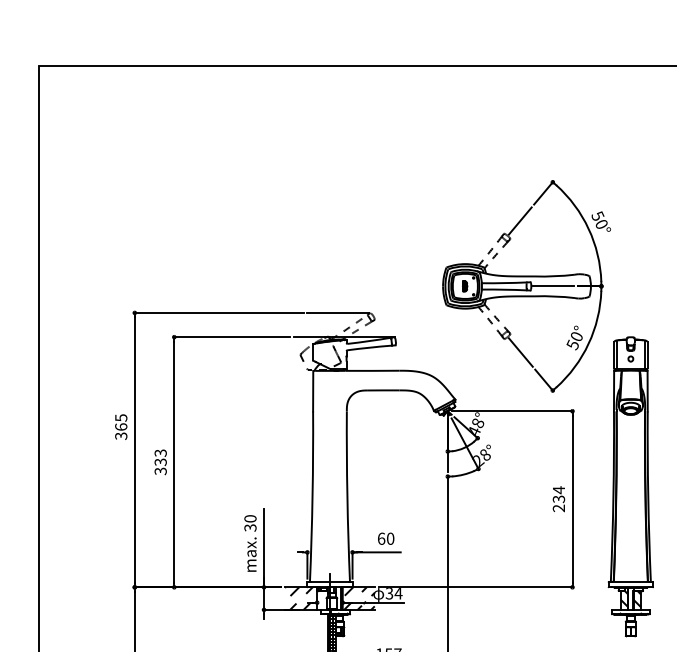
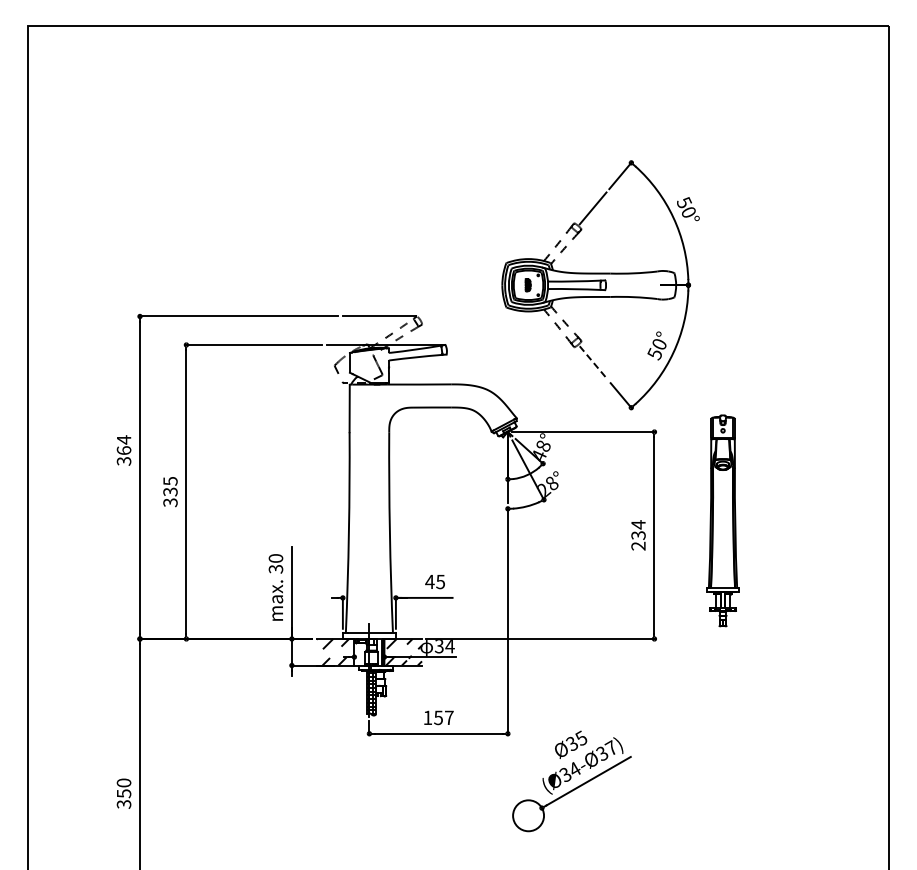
line: (553, 286) -> (632, 285), removed
line: (520, 352) -> (593, 363), solid -> dashed
text: (121, 417) -> (124, 439), 365 -> 364
text: (160, 453) -> (170, 481), 333 -> 335
part: (630, 486) -> (722, 520), size x0.6
text: (386, 538) -> (435, 581), 60 -> 45

